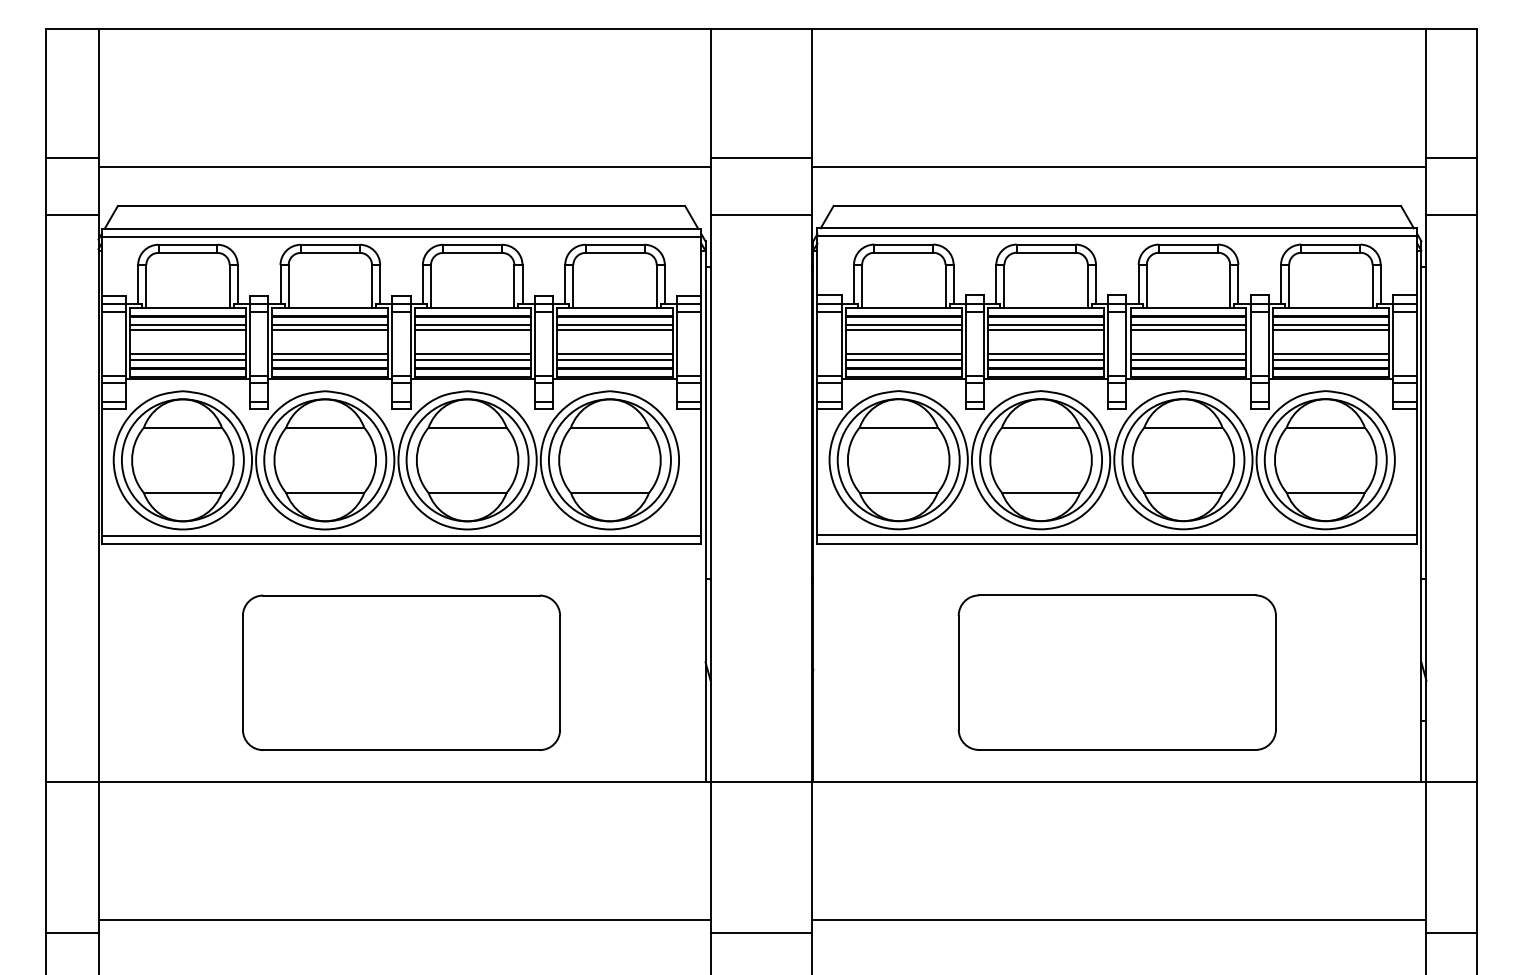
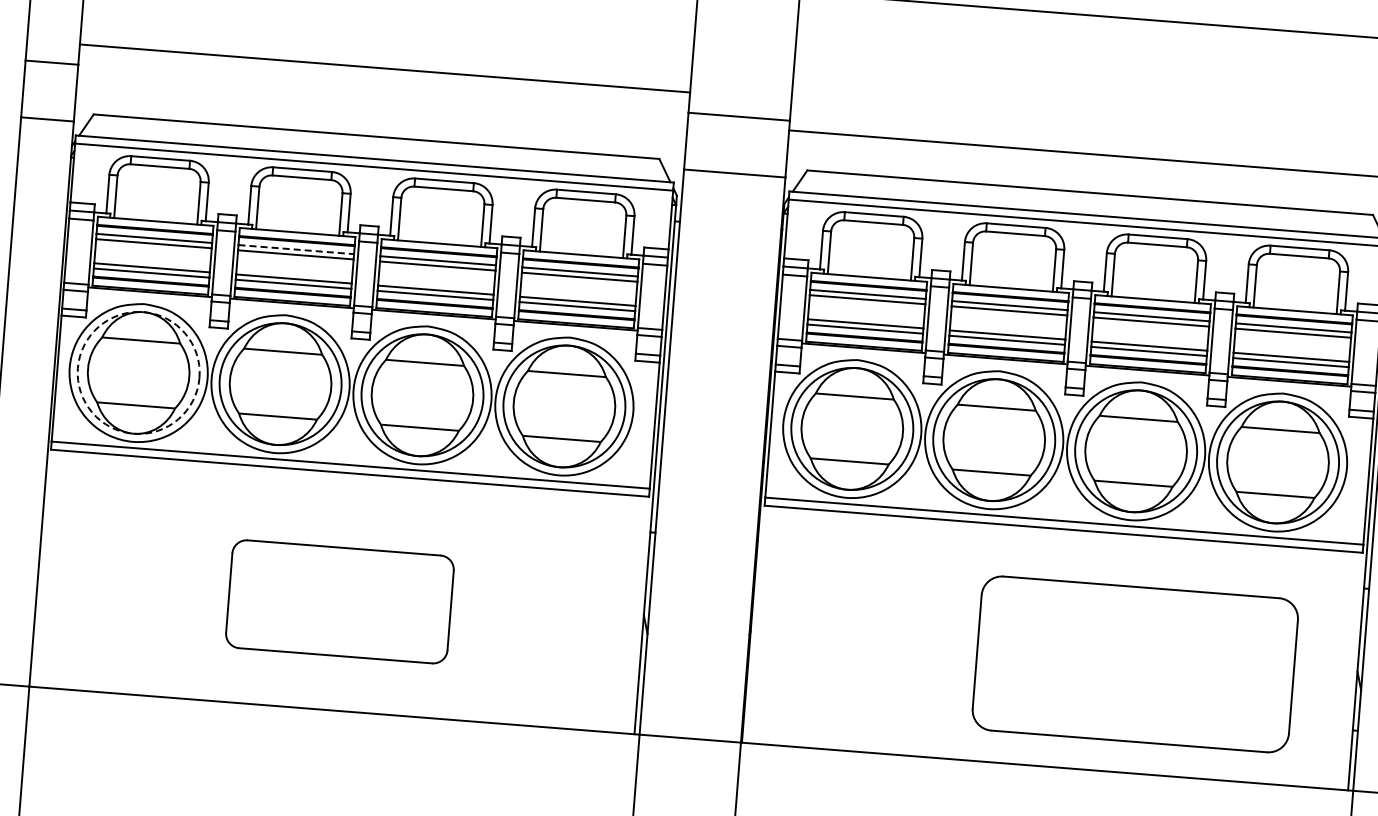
line: (404, 167) -> (384, 68), moved
line: (330, 324) -> (296, 249), solid -> dashed
circle: (182, 460) -> (138, 373), solid -> dashed
part: (401, 672) -> (339, 601), size x0.7
part: (1116, 672) -> (1134, 664), moved

